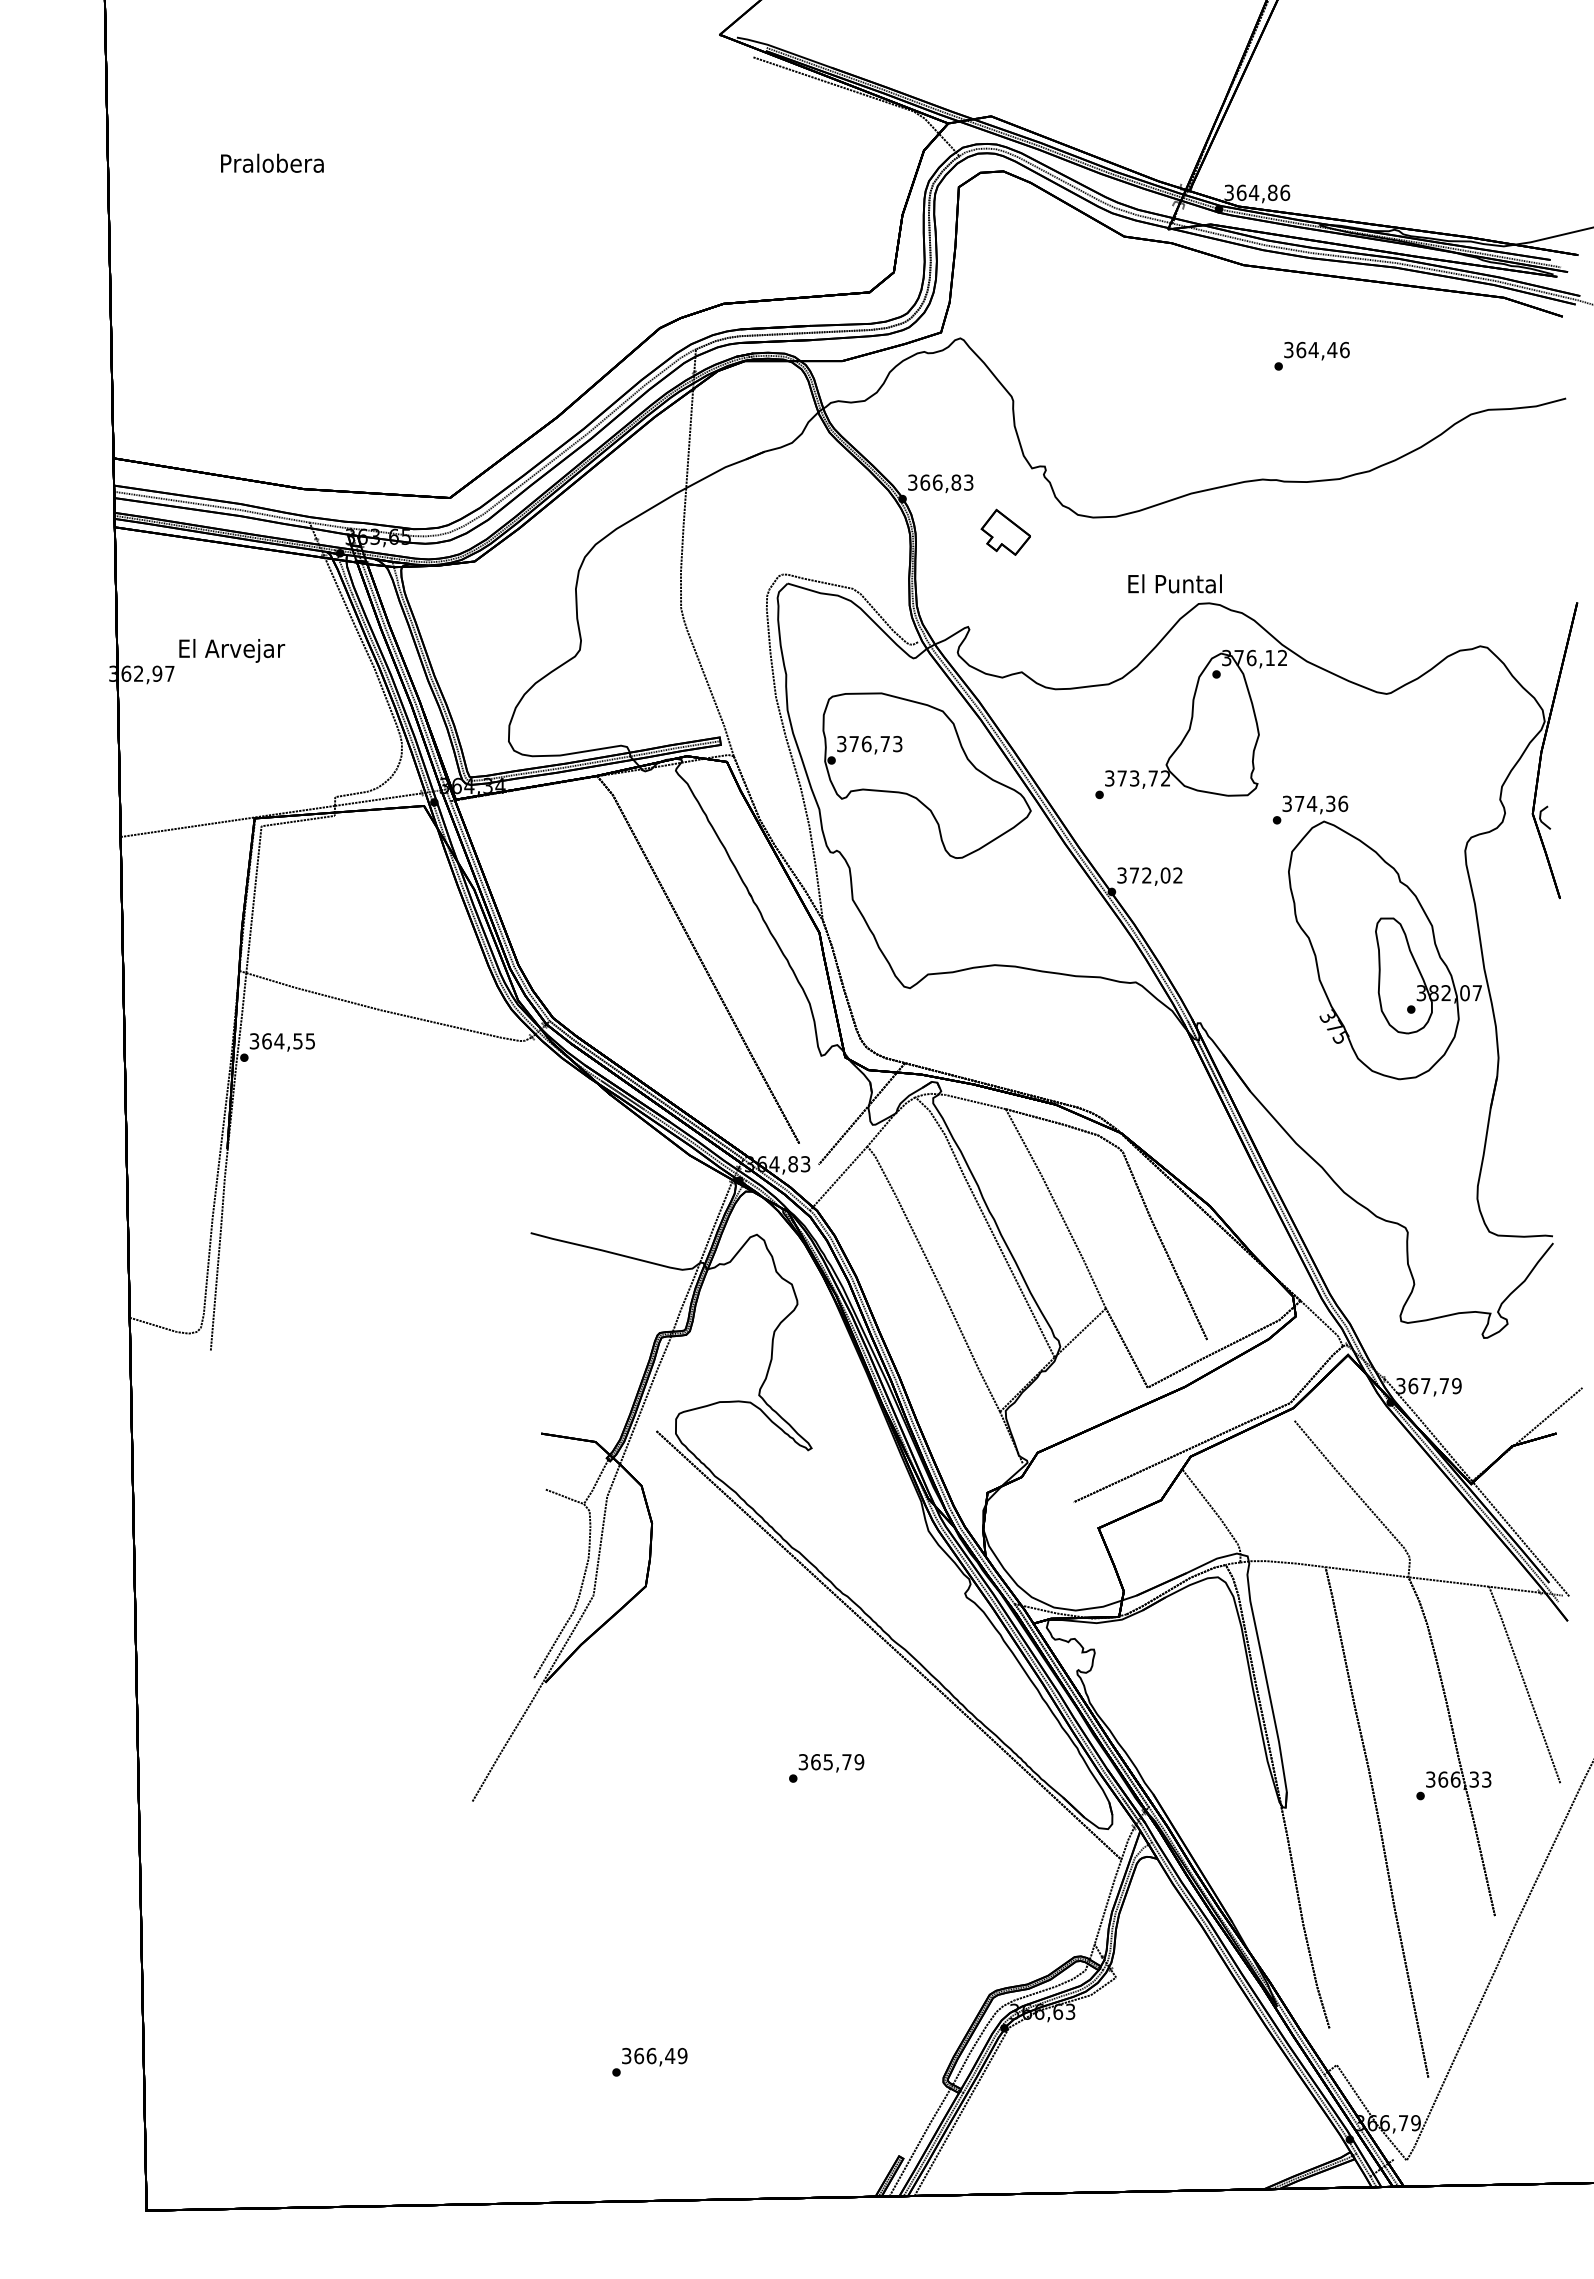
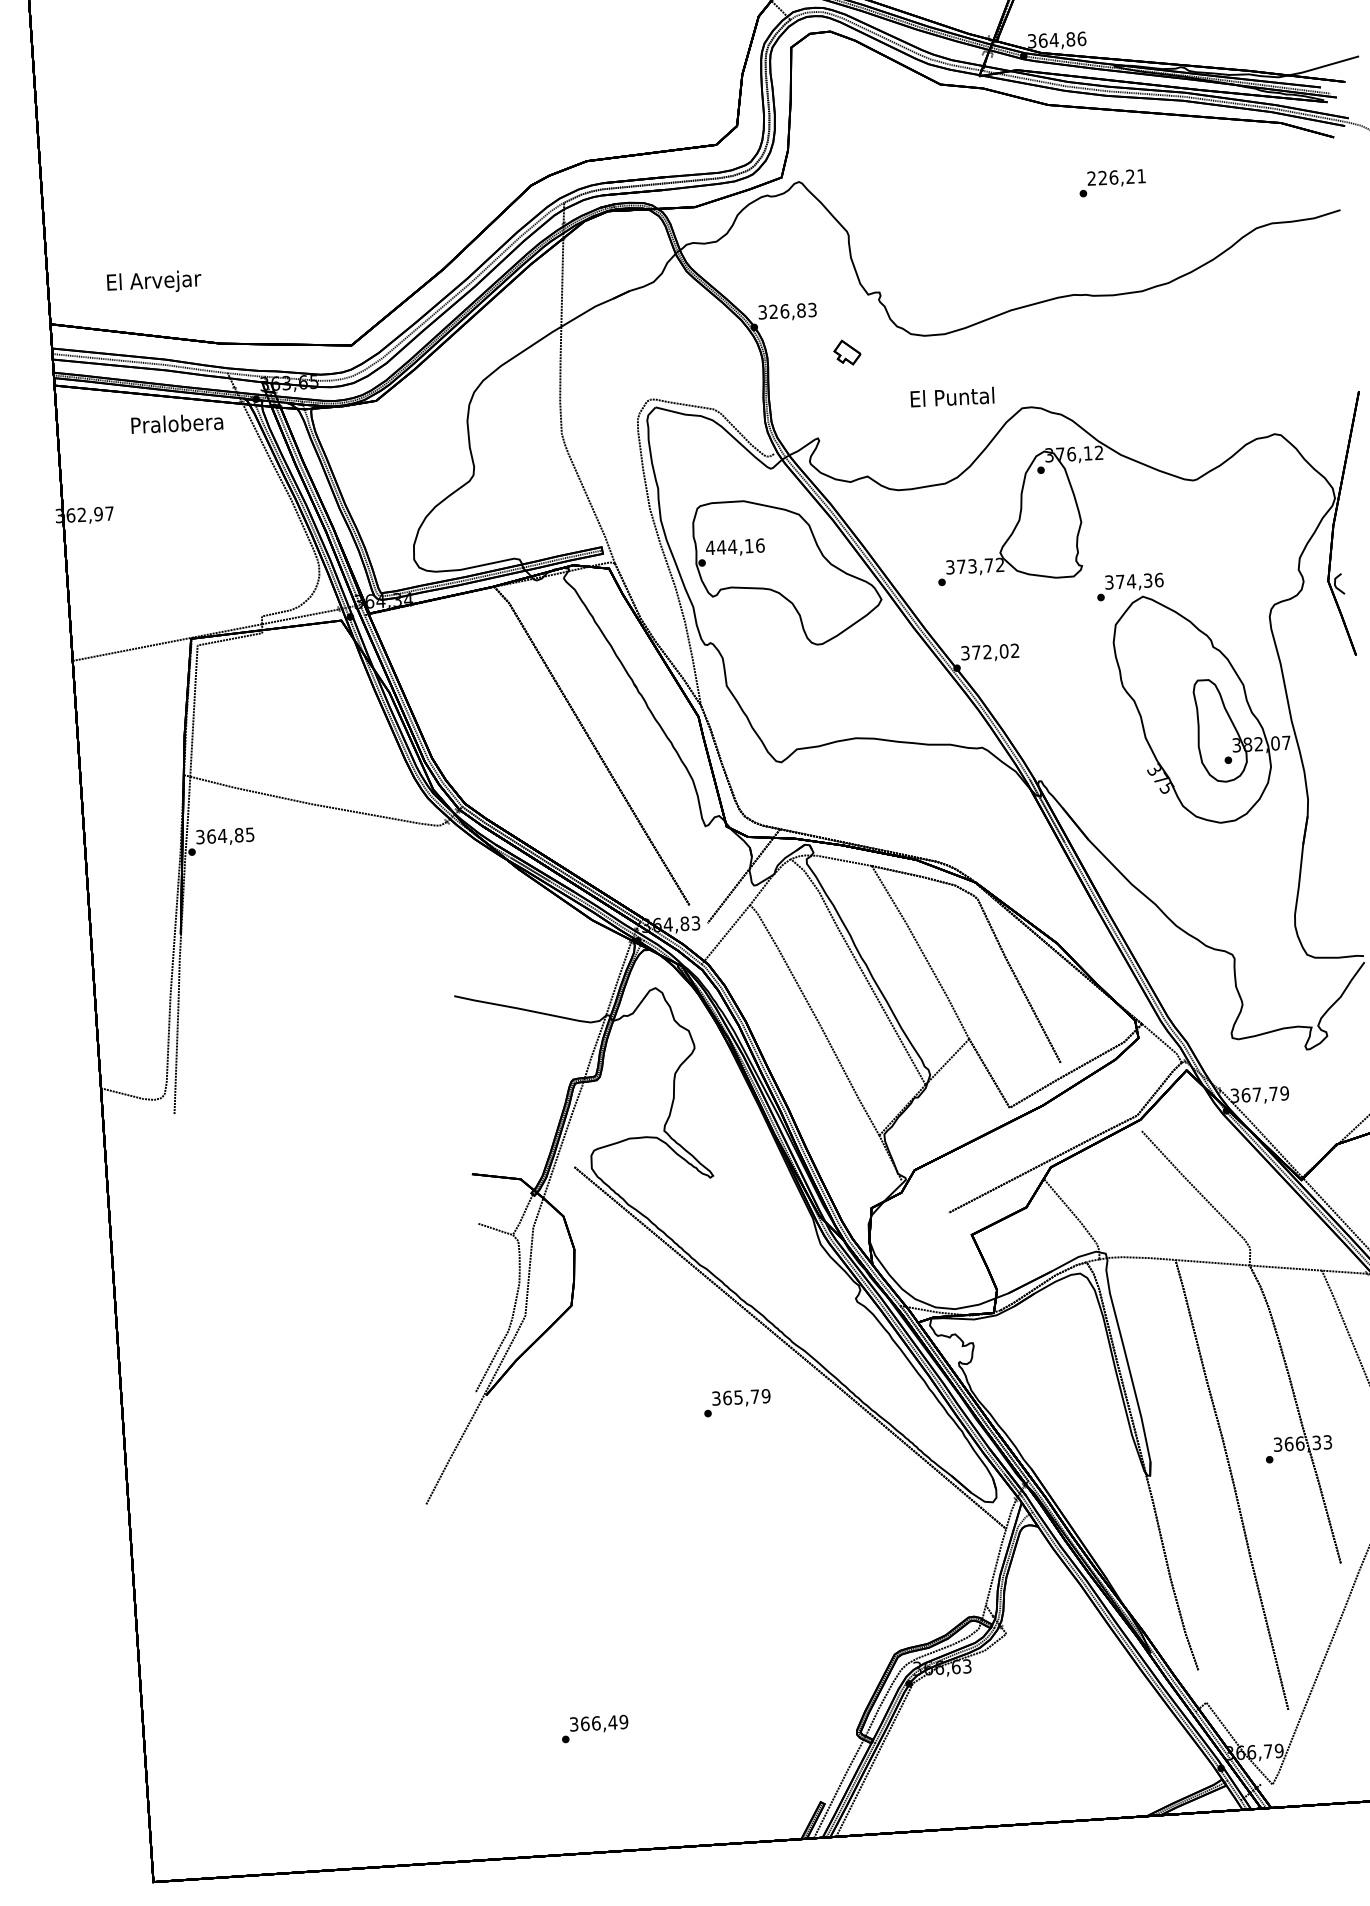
text: (272, 162) -> (177, 422), moved
text: (1316, 349) -> (1116, 176), 364,46 -> 226,21
text: (925, 482) -> (774, 311), 366,83 -> 326,83
part: (1005, 531) -> (847, 351), size x0.6
text: (1174, 583) -> (951, 396), moved
text: (232, 650) -> (154, 282), moved
text: (869, 743) -> (735, 546), 376,73 -> 444,16
text: (297, 1041) -> (238, 835), 364,55 -> 364,85
text: (826, 1768) -> (737, 1403), moved

